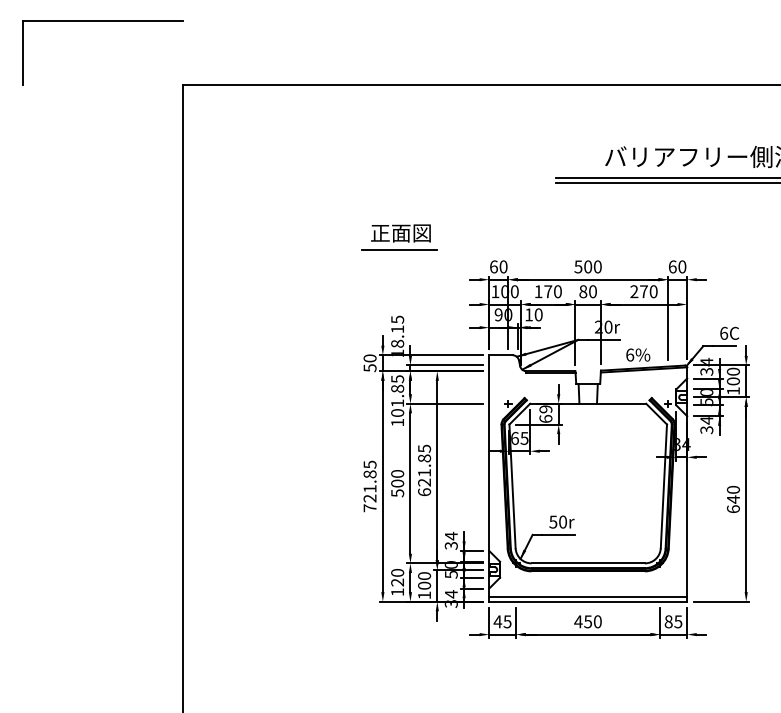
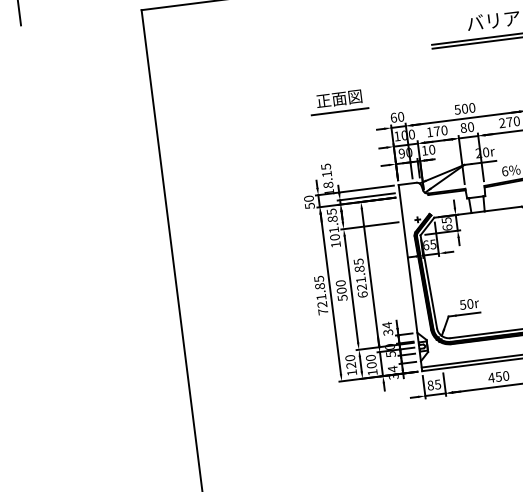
part: (399, 237) -> (338, 102), moved
text: (545, 409) -> (446, 220), 69 -> 65
text: (497, 621) -> (430, 385), 45 -> 85

